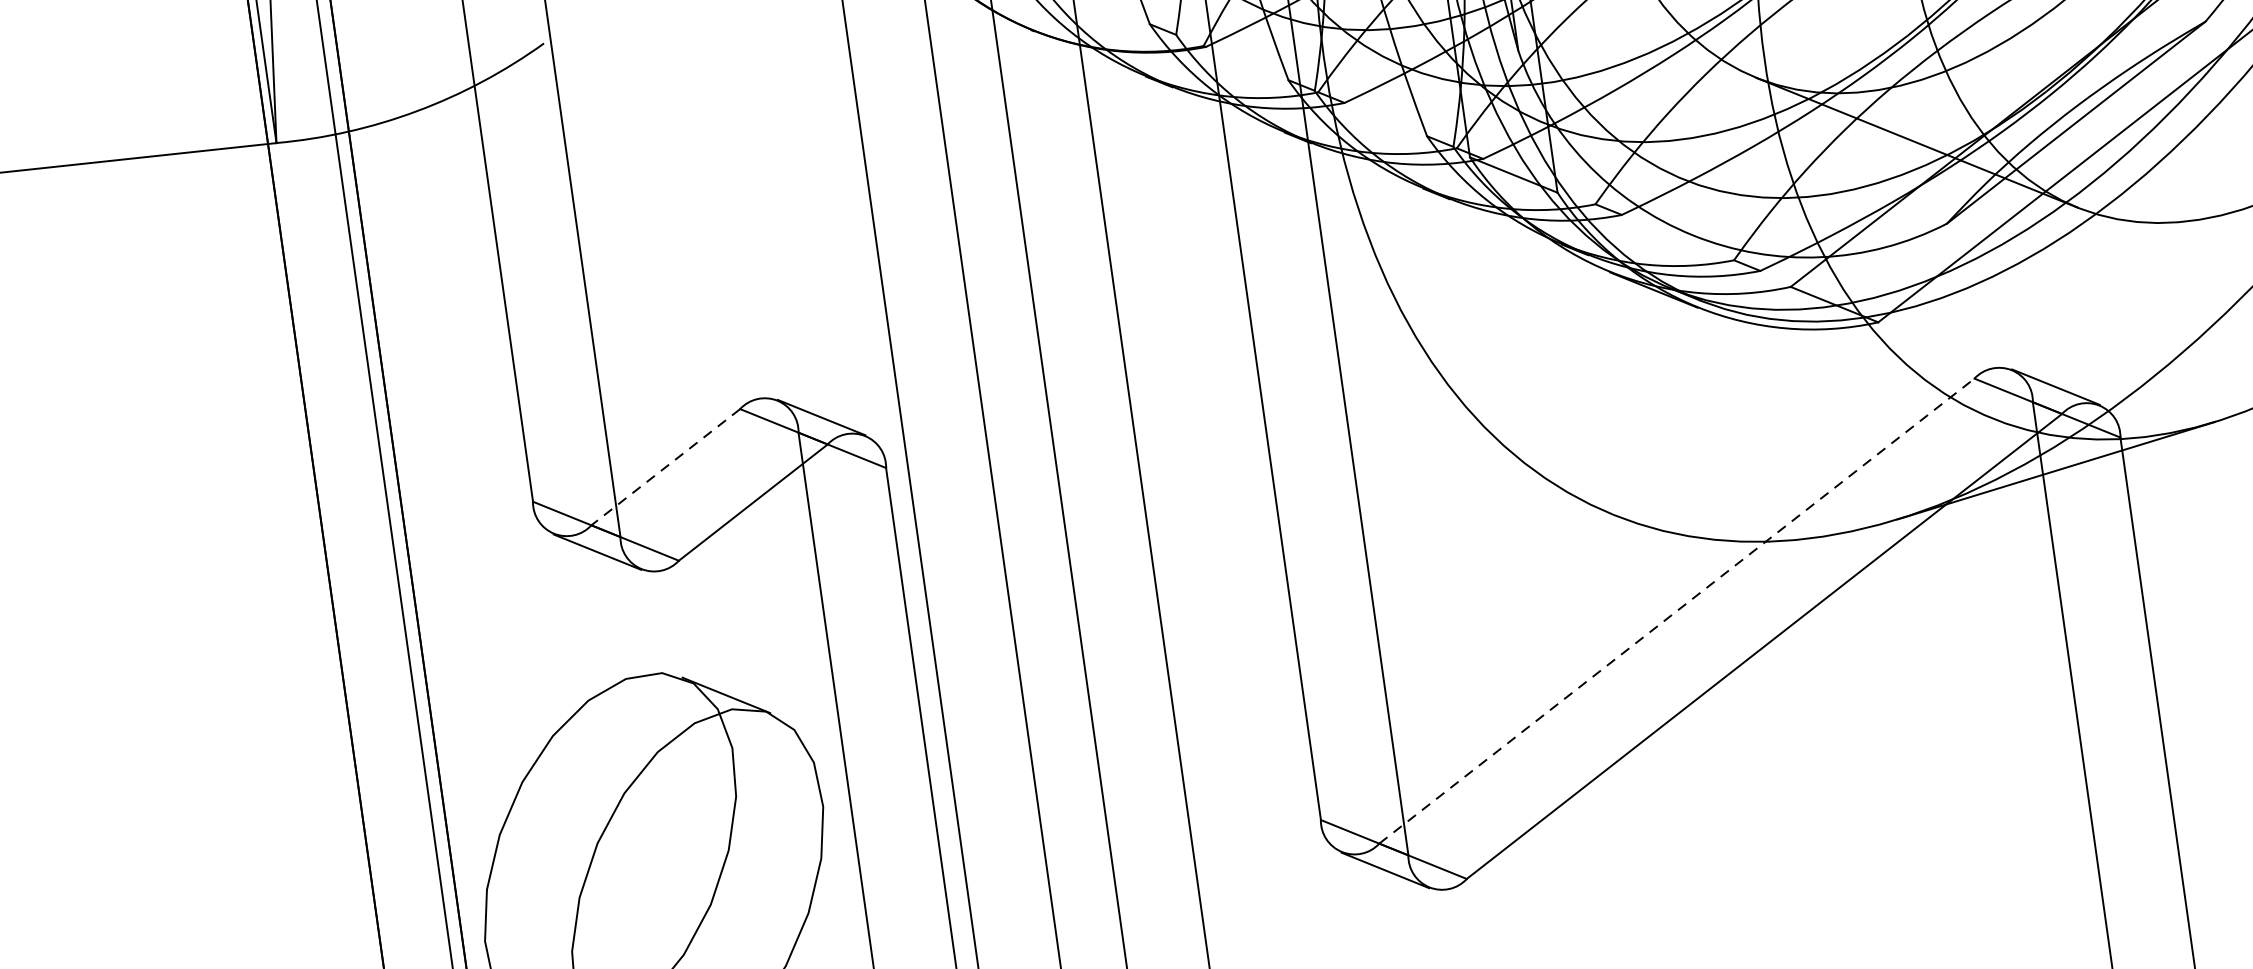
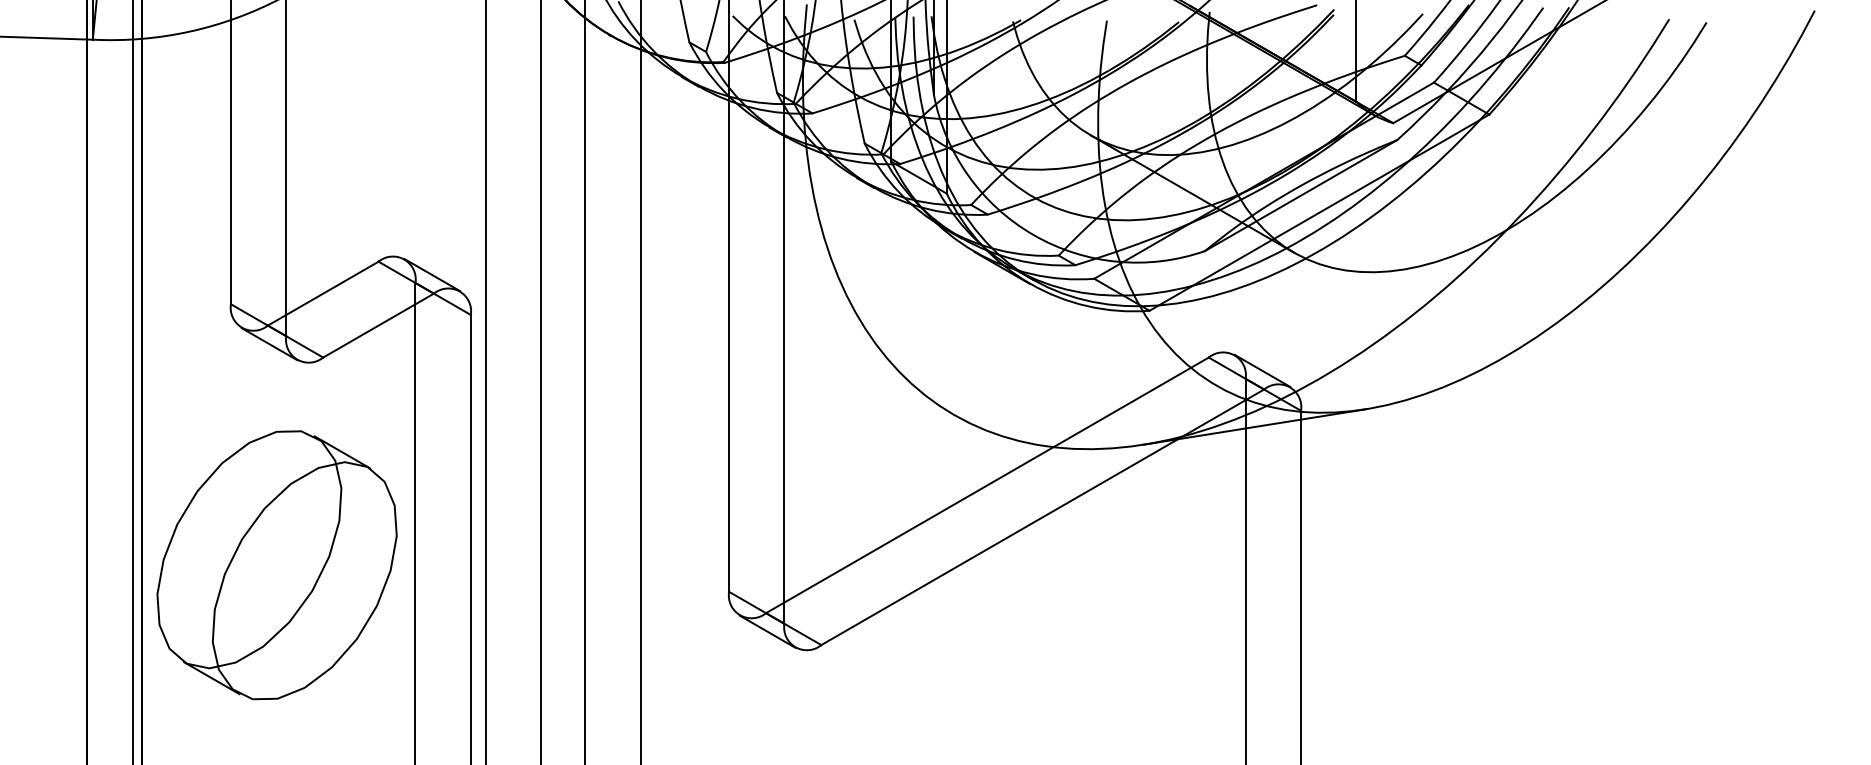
line: (666, 466) -> (323, 293), dashed -> solid
line: (1677, 611) -> (987, 485), dashed -> solid

